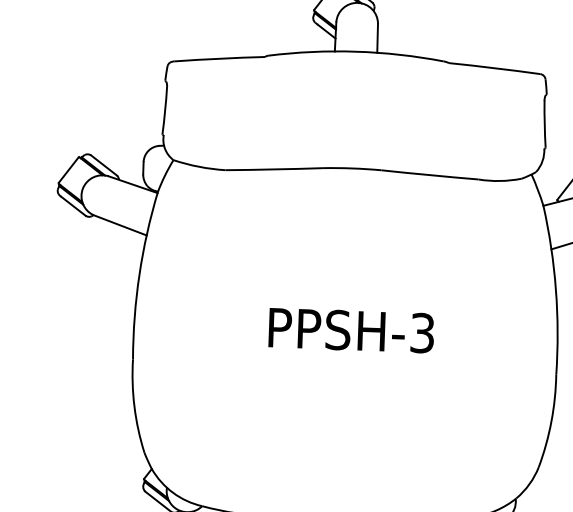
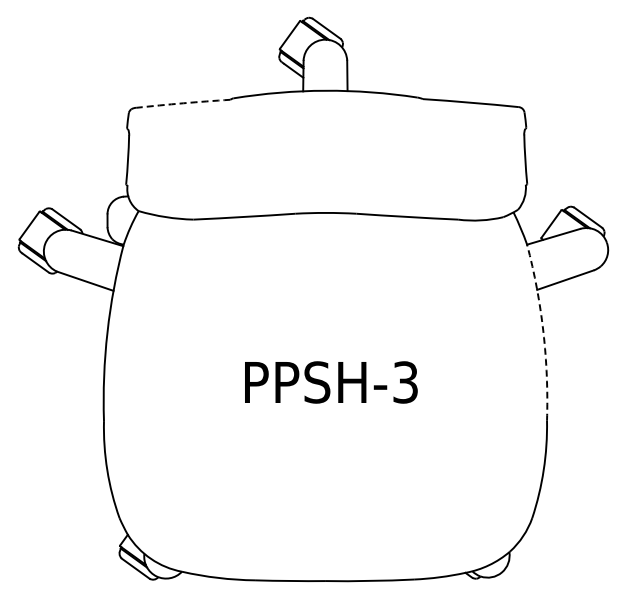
arc: (220, 58) -> (183, 103), solid -> dashed
arc: (556, 290) -> (543, 332), solid -> dashed

